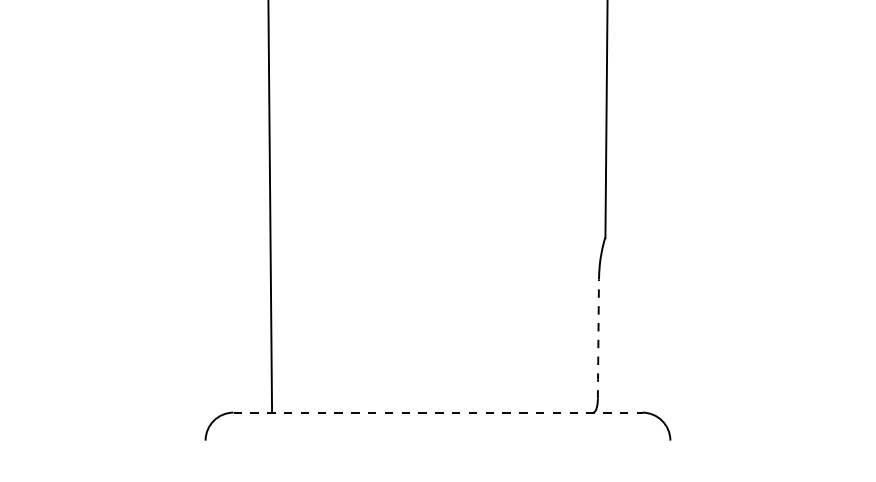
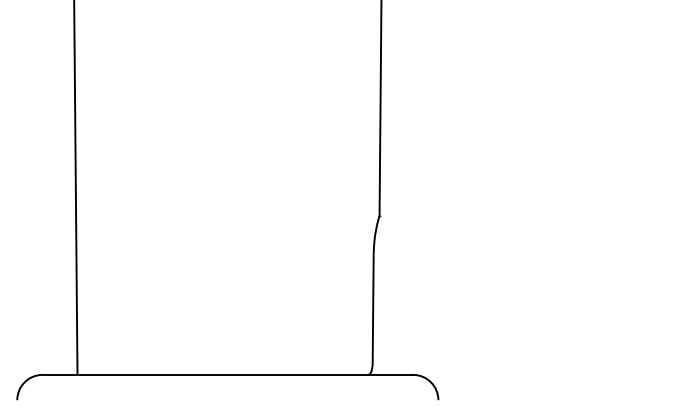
line: (598, 339) -> (373, 308), dashed -> solid
line: (437, 412) -> (227, 374), dashed -> solid

